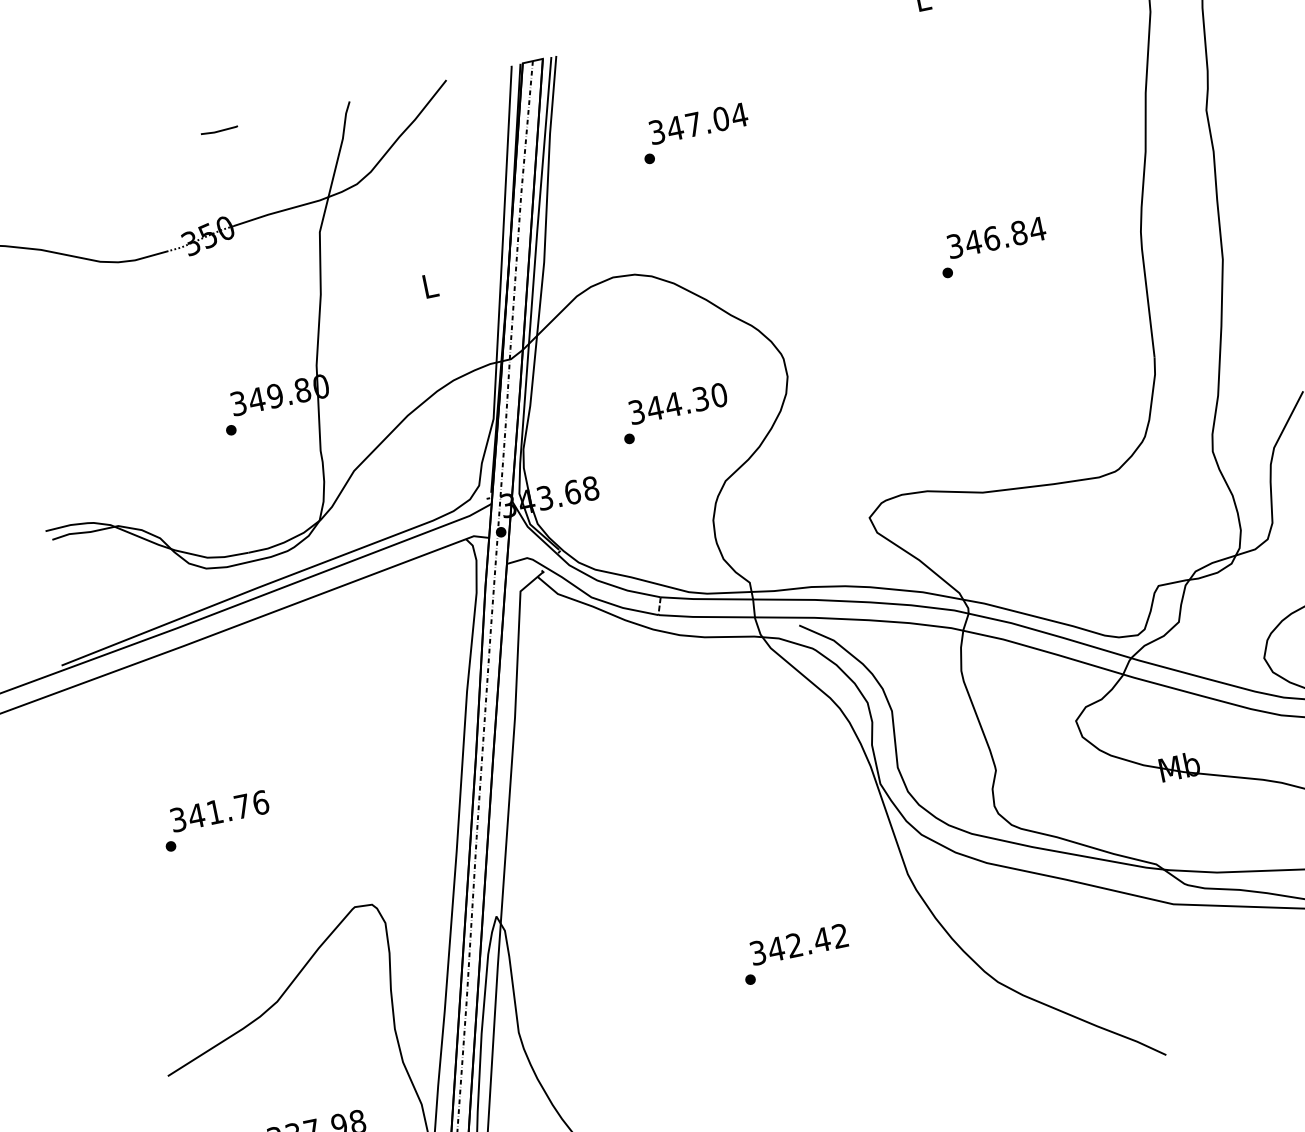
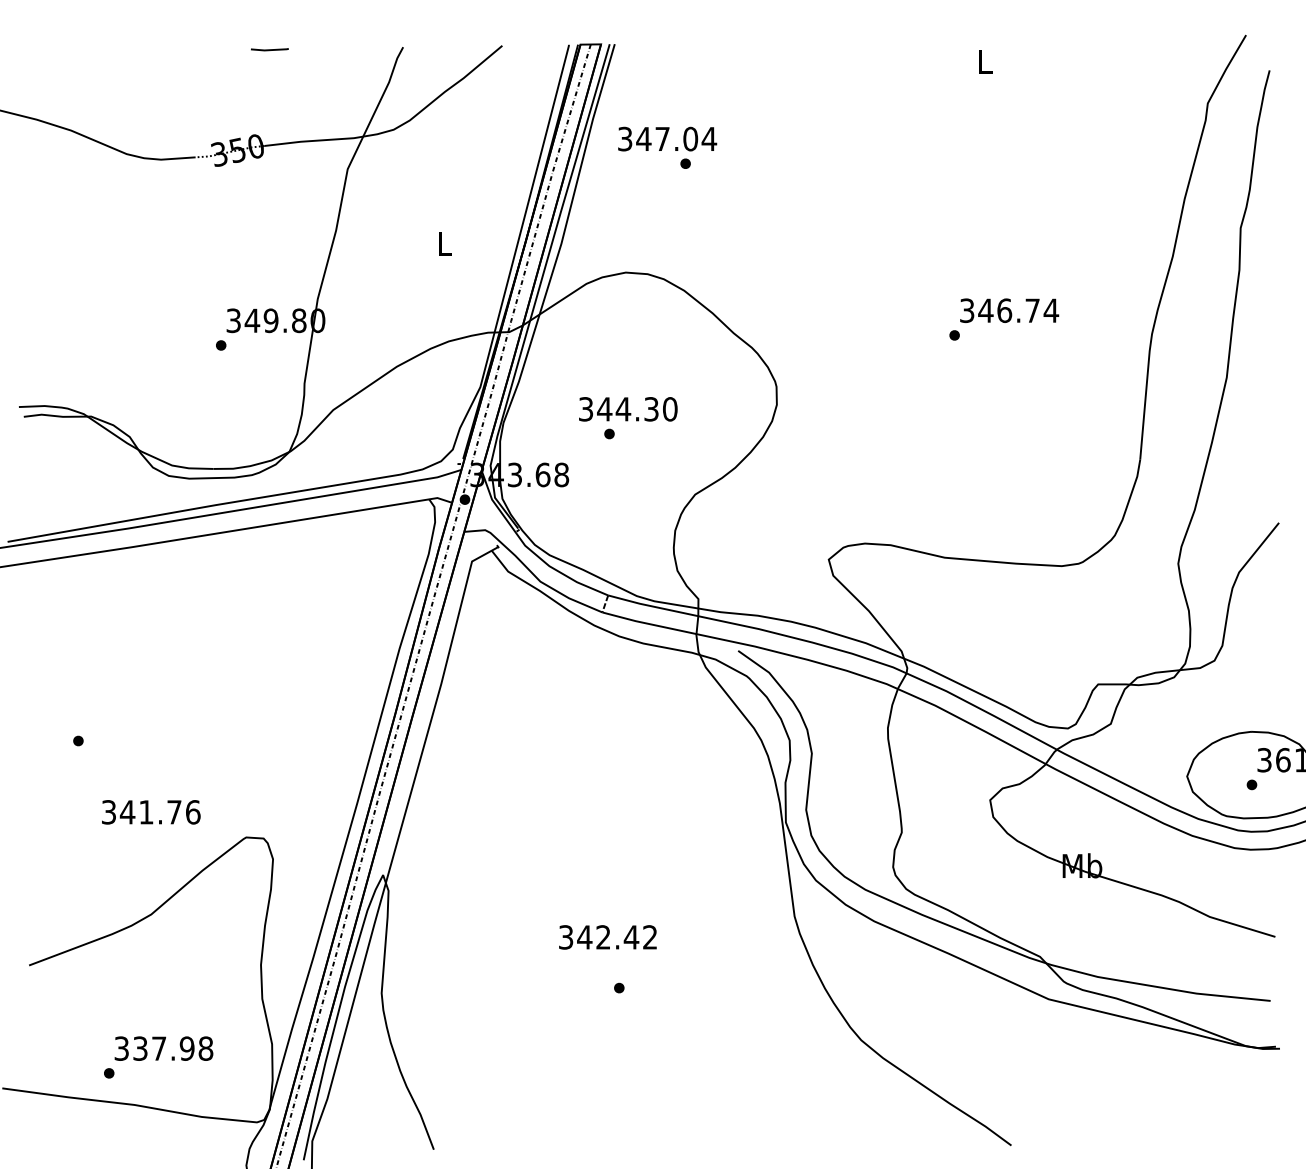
text: (698, 123) -> (667, 138), moved
text: (1019, 232) -> (1032, 310), 346.84 -> 346.74
text: (678, 403) -> (628, 409), moved
text: (220, 811) -> (151, 812), moved
text: (798, 944) -> (607, 937), moved

